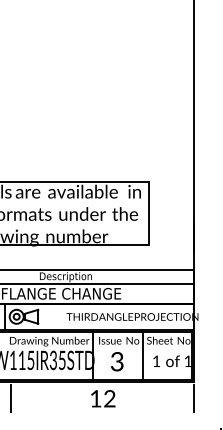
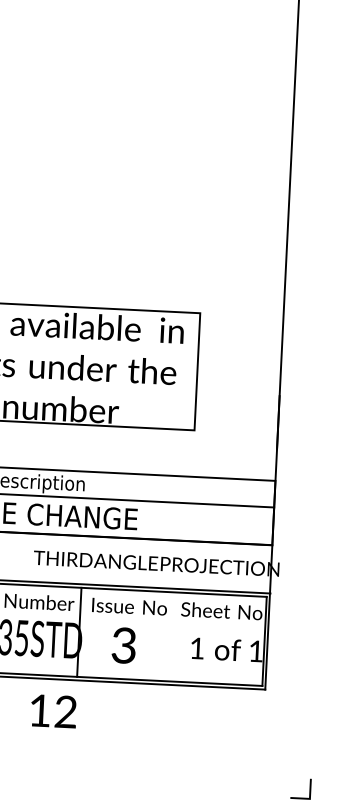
line: (142, 355) -> (171, 636), removed
text: (103, 398) -> (54, 710), moved
line: (194, 398) -> (264, 721), removed

